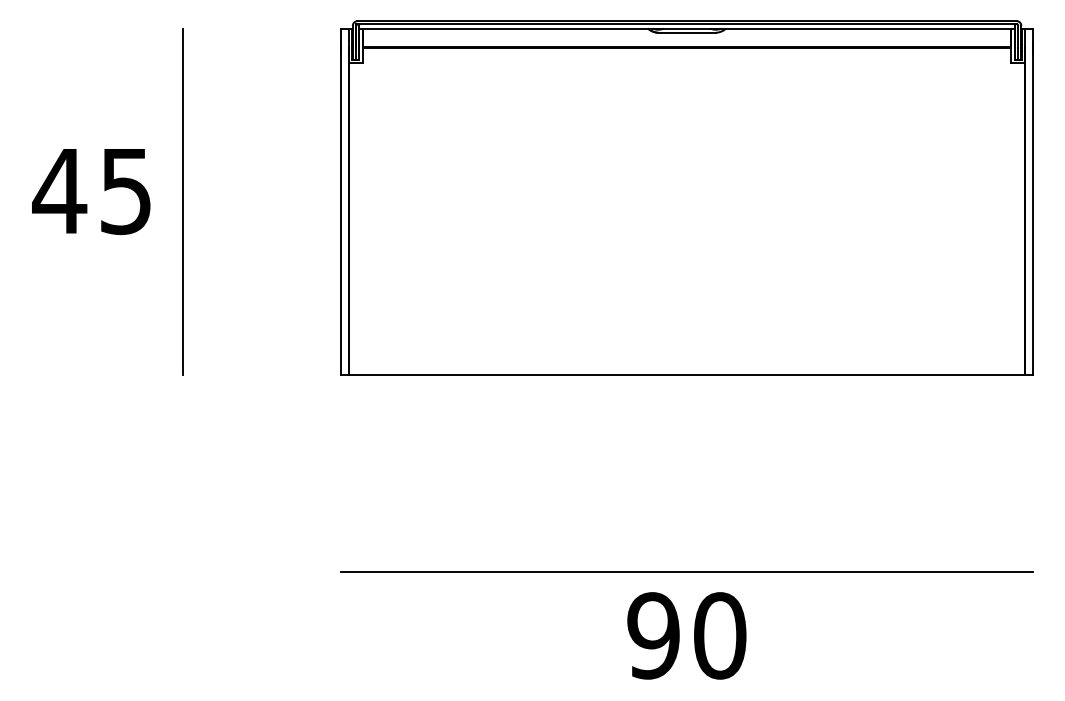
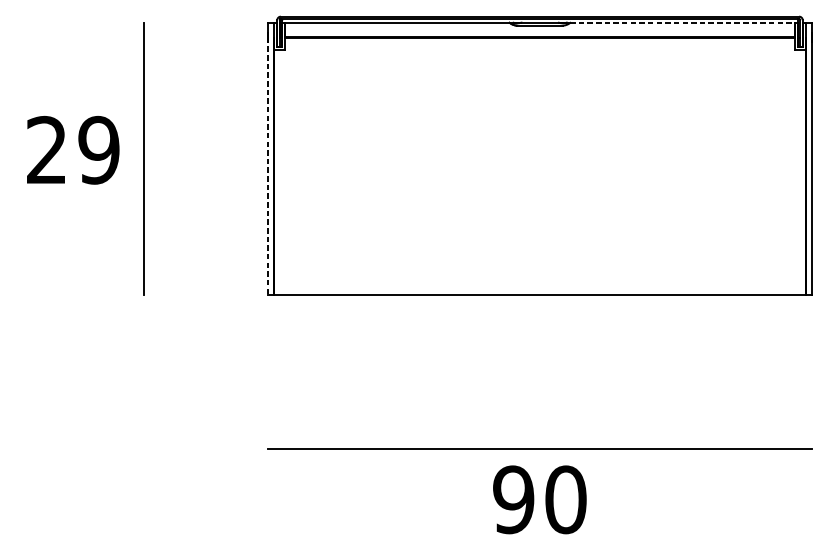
line: (868, 28) -> (682, 22), solid -> dashed
text: (92, 190) -> (72, 149), 45 -> 29
line: (341, 211) -> (268, 166), solid -> dashed

